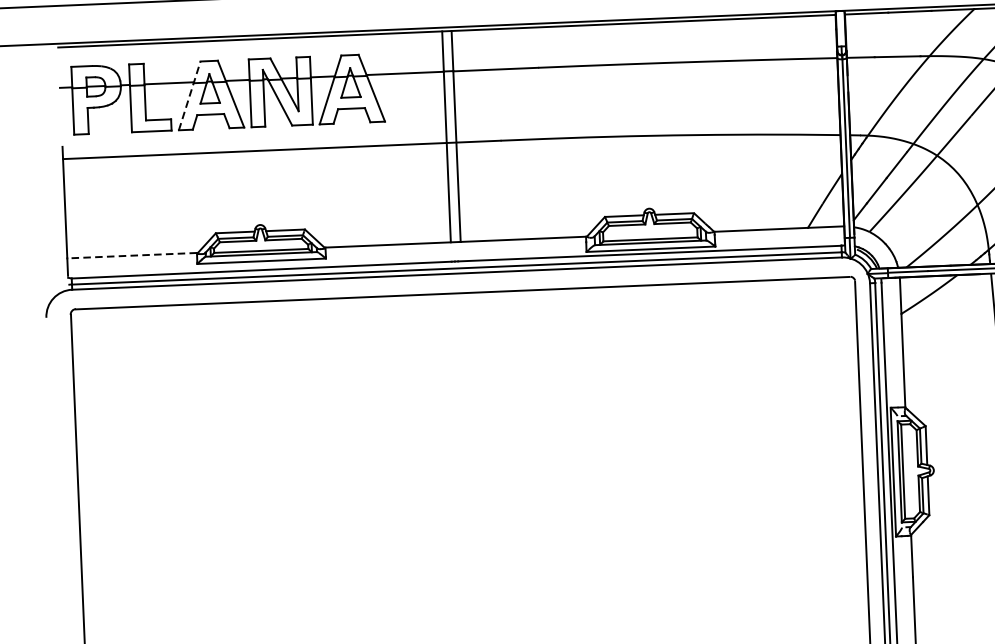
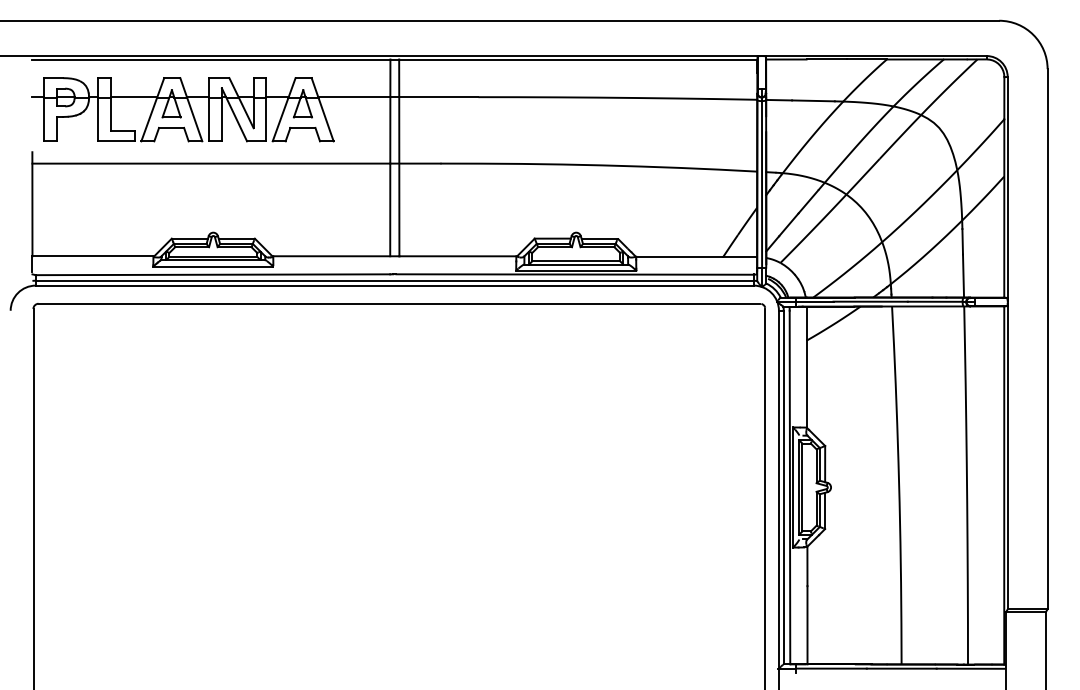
line: (189, 95) -> (152, 109), dashed -> solid
line: (131, 255) -> (92, 256), dashed -> solid

